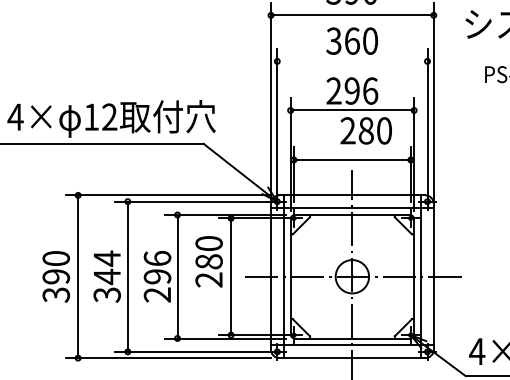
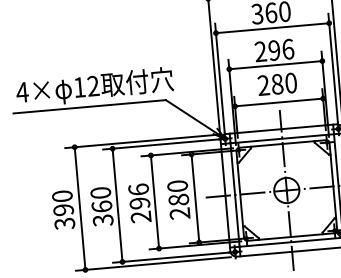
line: (352, 61) -> (272, 28), added
text: (365, 130) -> (276, 84), moved
text: (208, 261) -> (178, 199), moved
text: (106, 267) -> (100, 199), 344 -> 360

